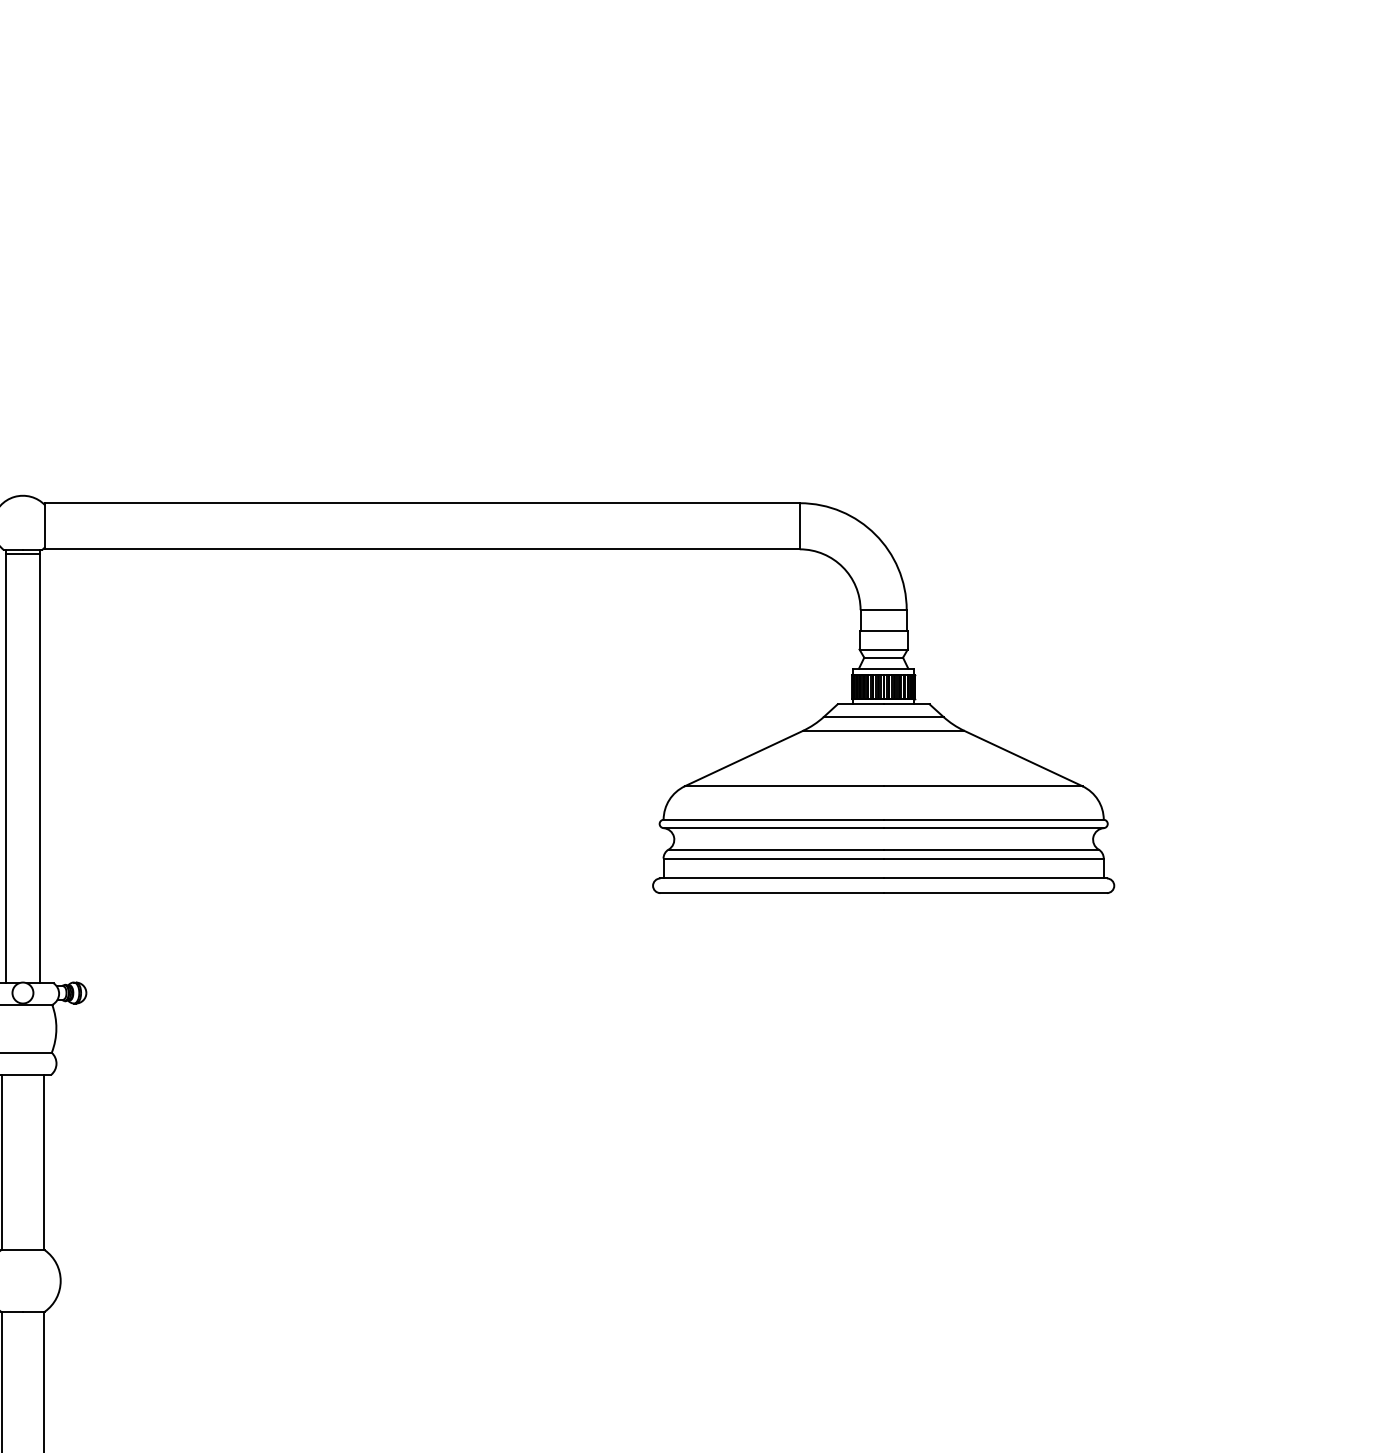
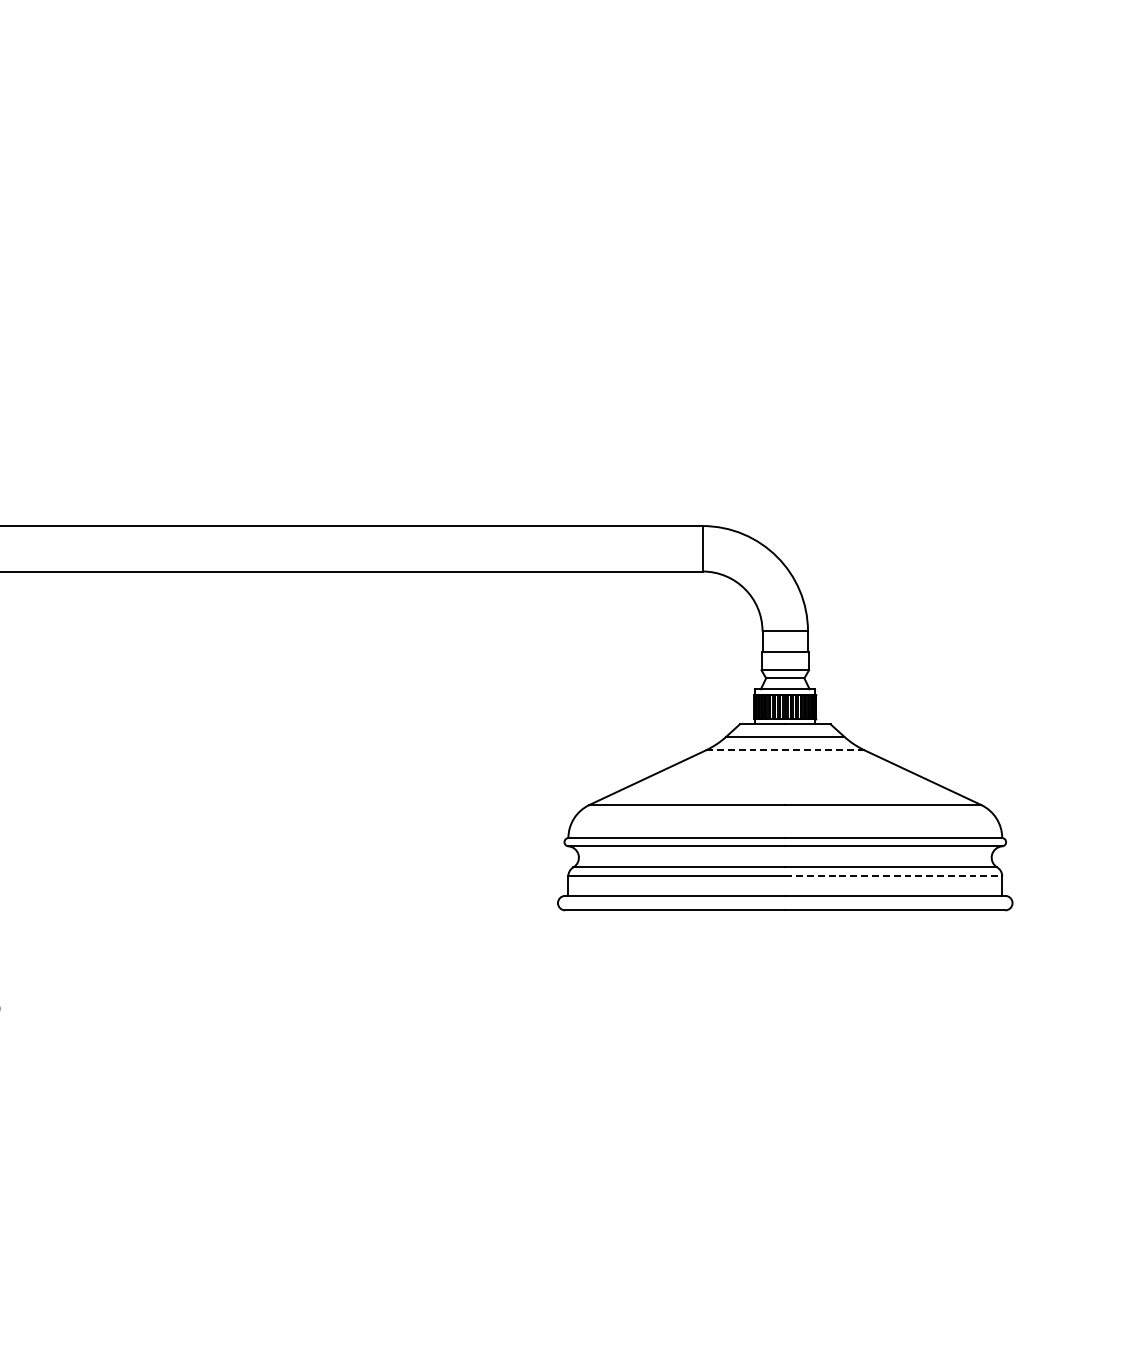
line: (883, 730) -> (785, 750), solid -> dashed
line: (994, 858) -> (894, 876), solid -> dashed

